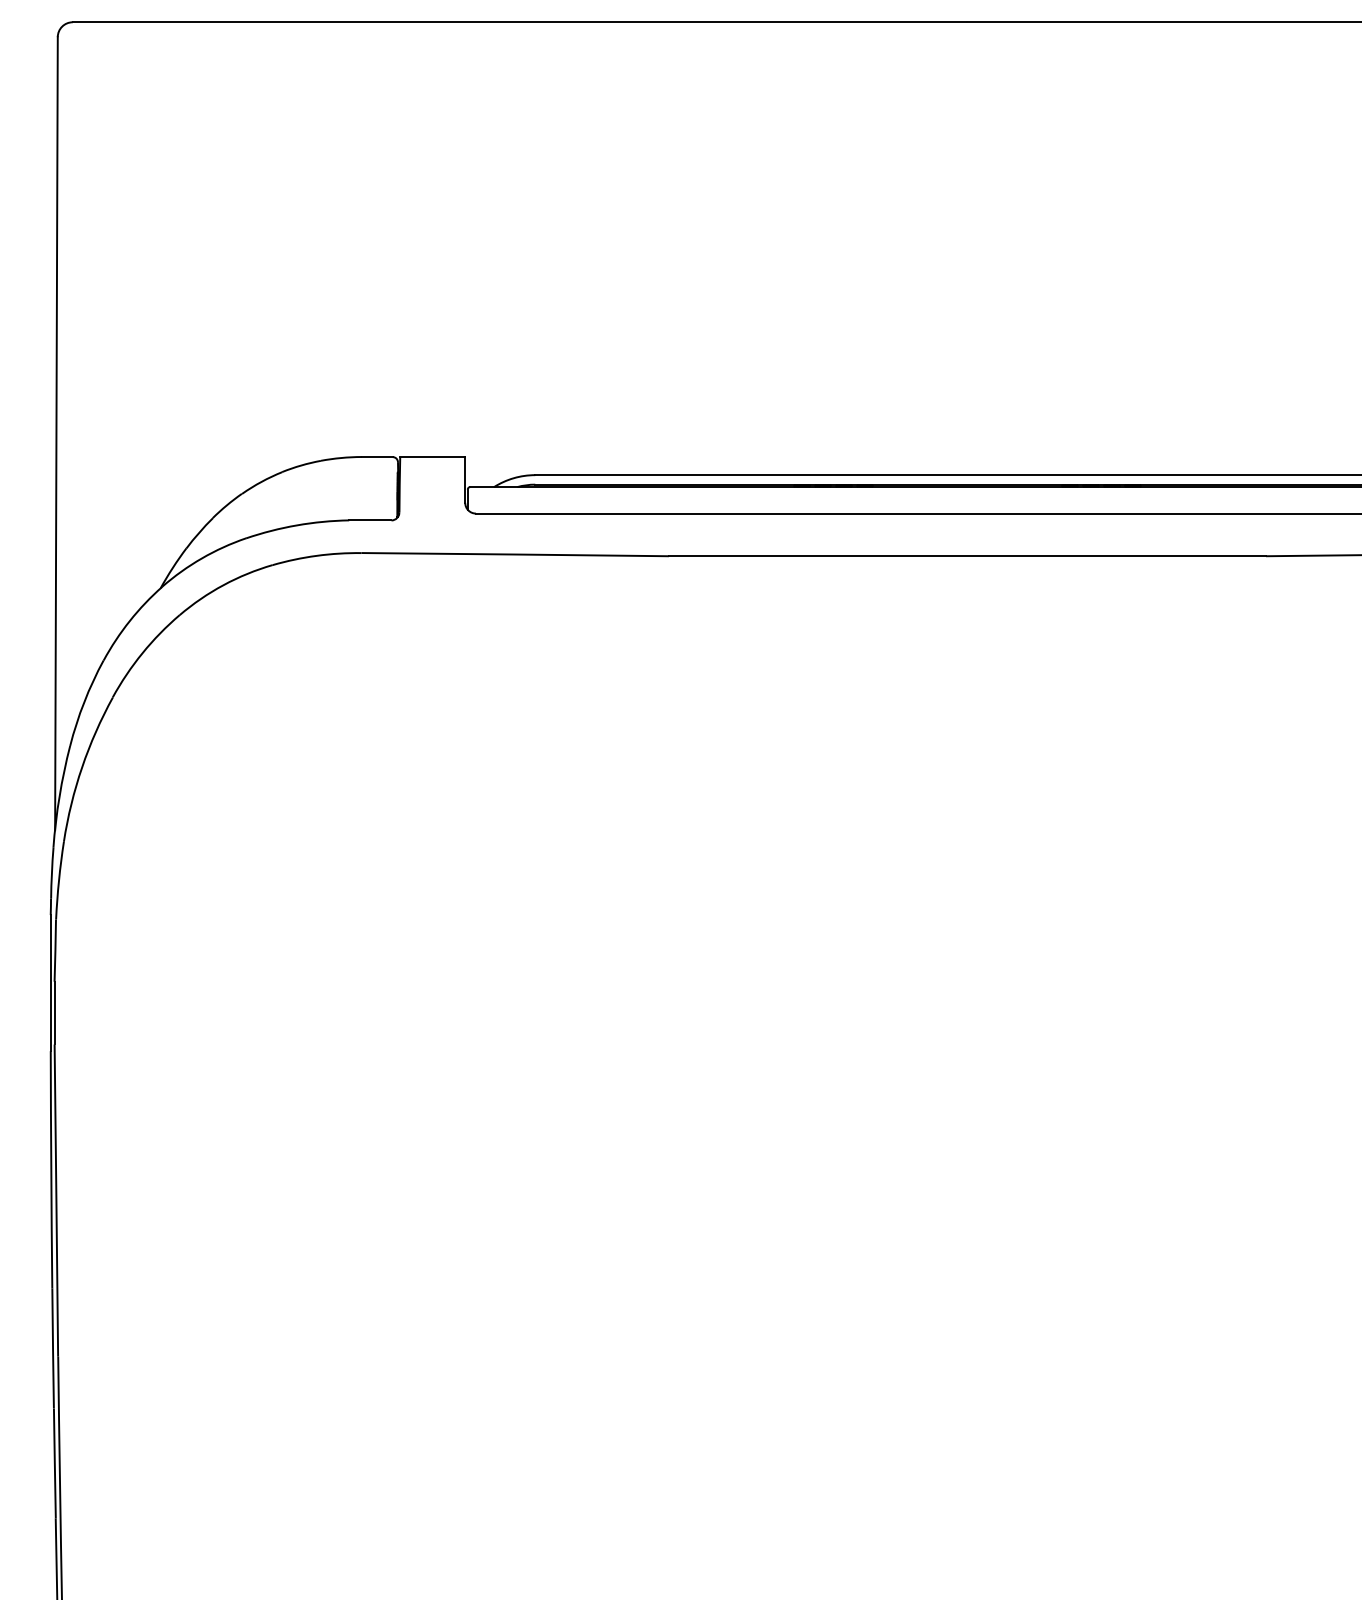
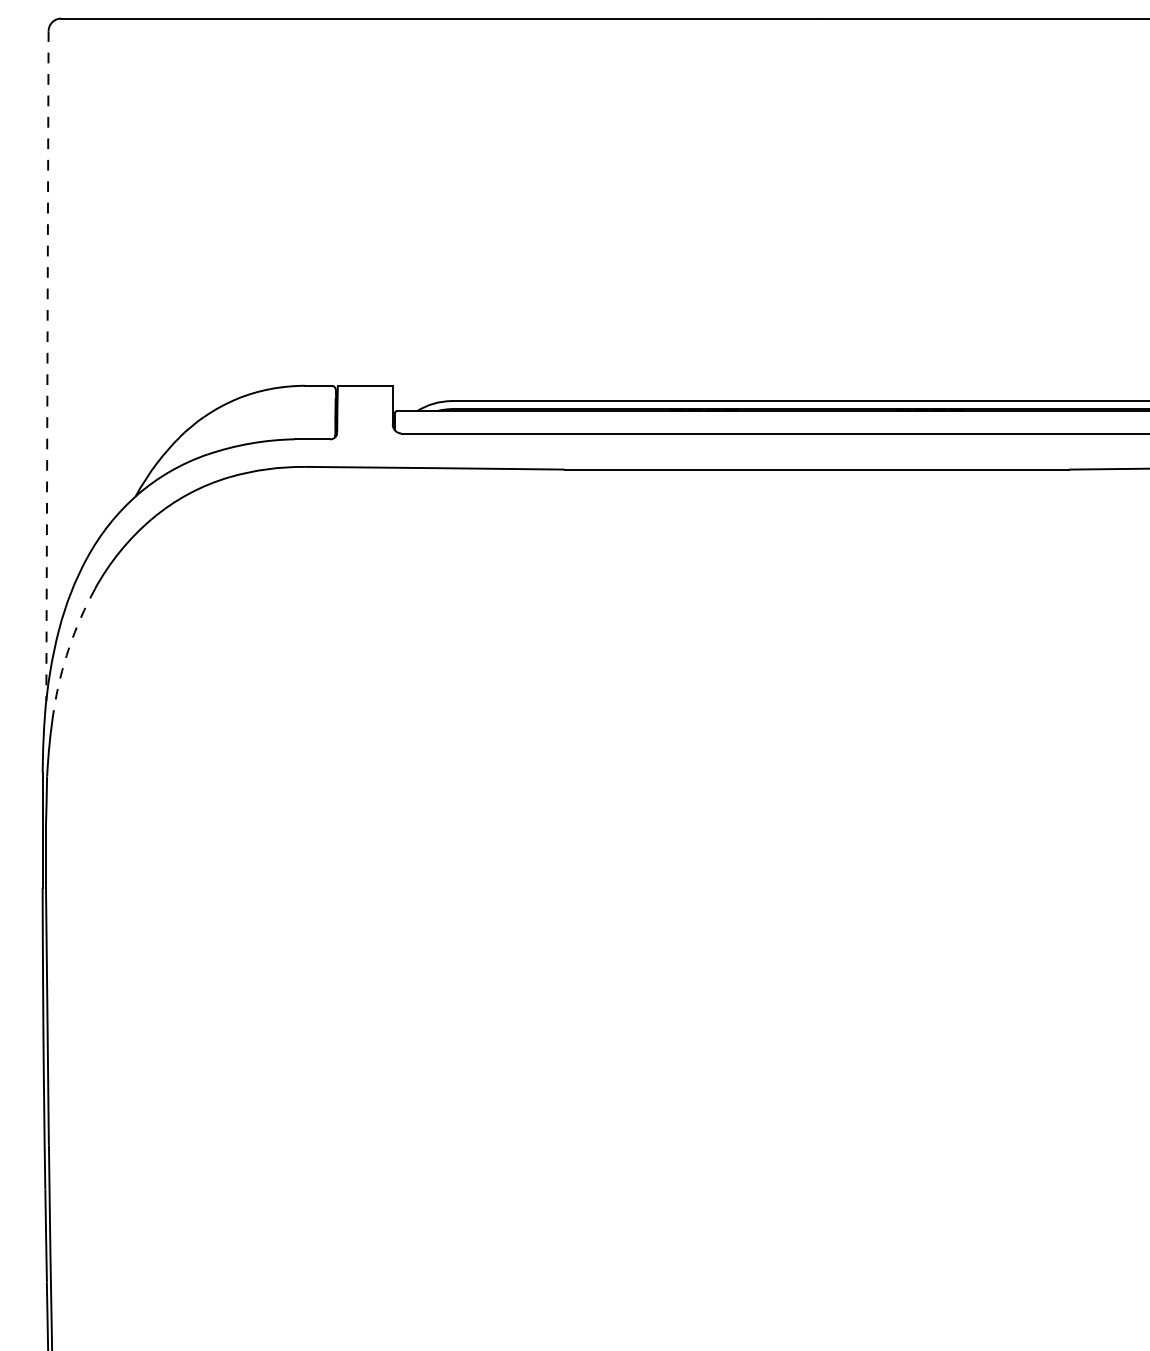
line: (56, 434) -> (47, 366), solid -> dashed
arc: (82, 768) -> (69, 648), solid -> dashed

